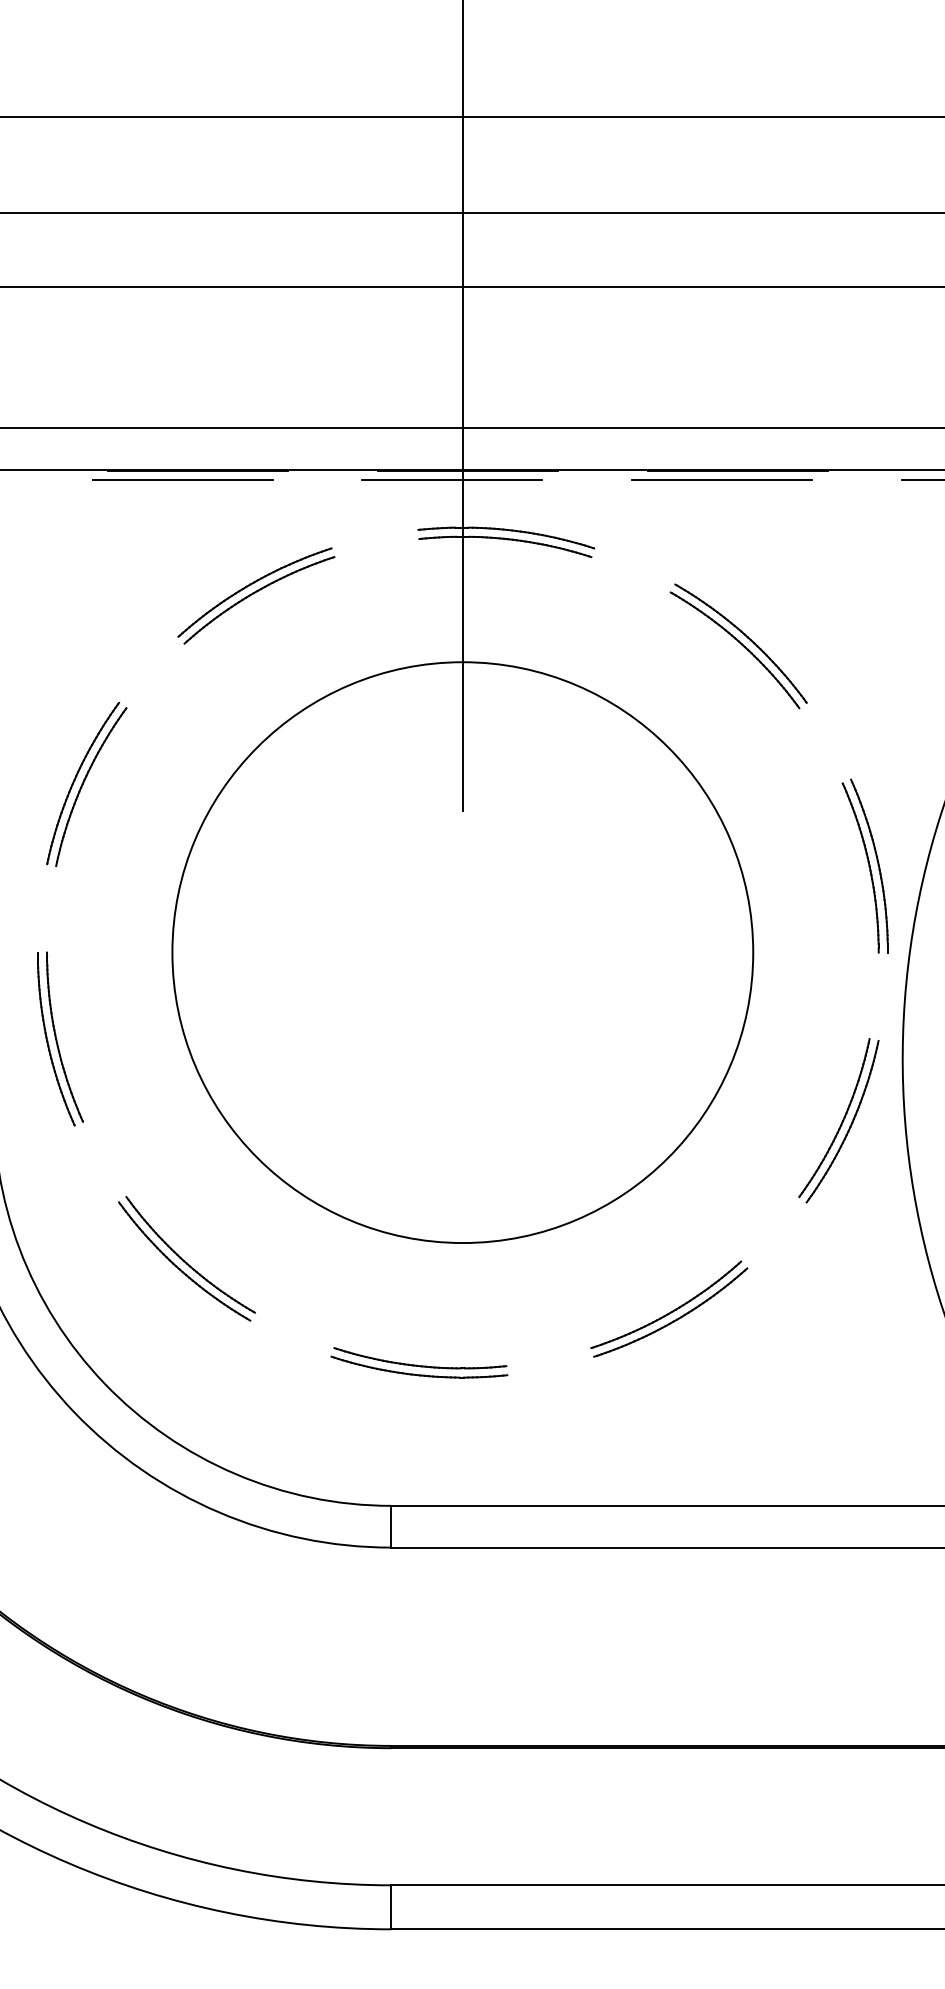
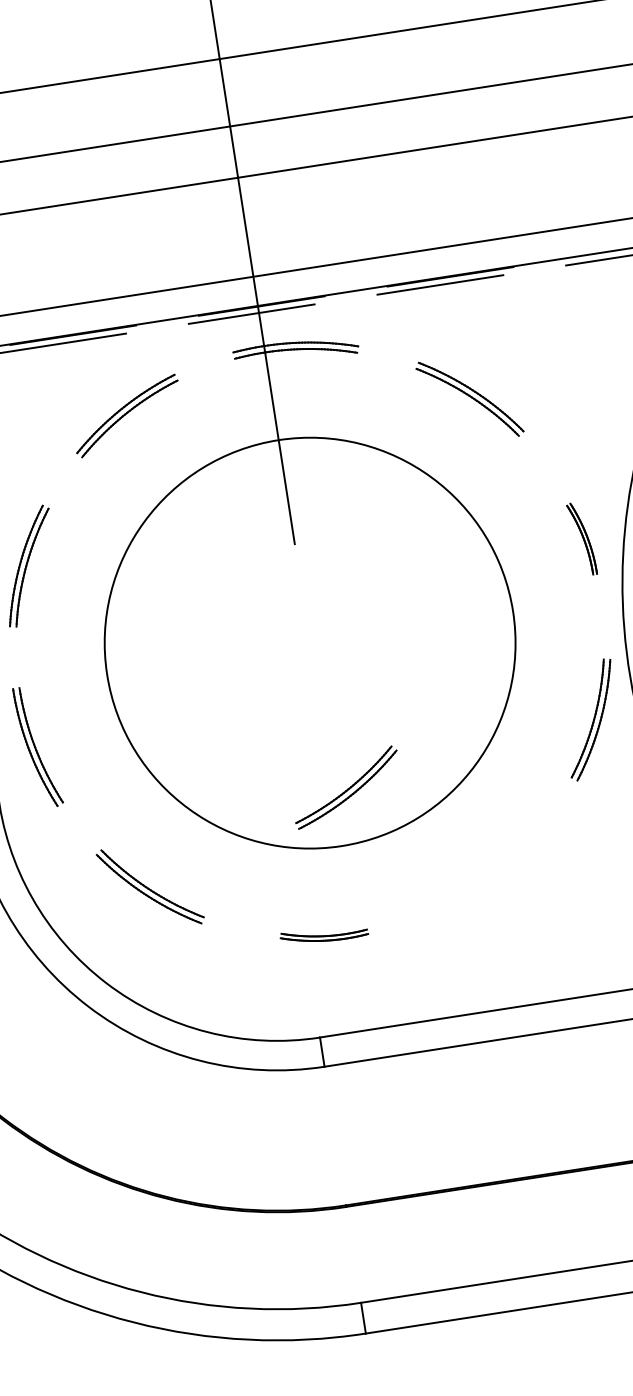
part: (864, 865) -> (581, 538), size x0.6
part: (669, 1308) -> (346, 787), moved
part: (419, 1362) -> (324, 934), size x0.7

